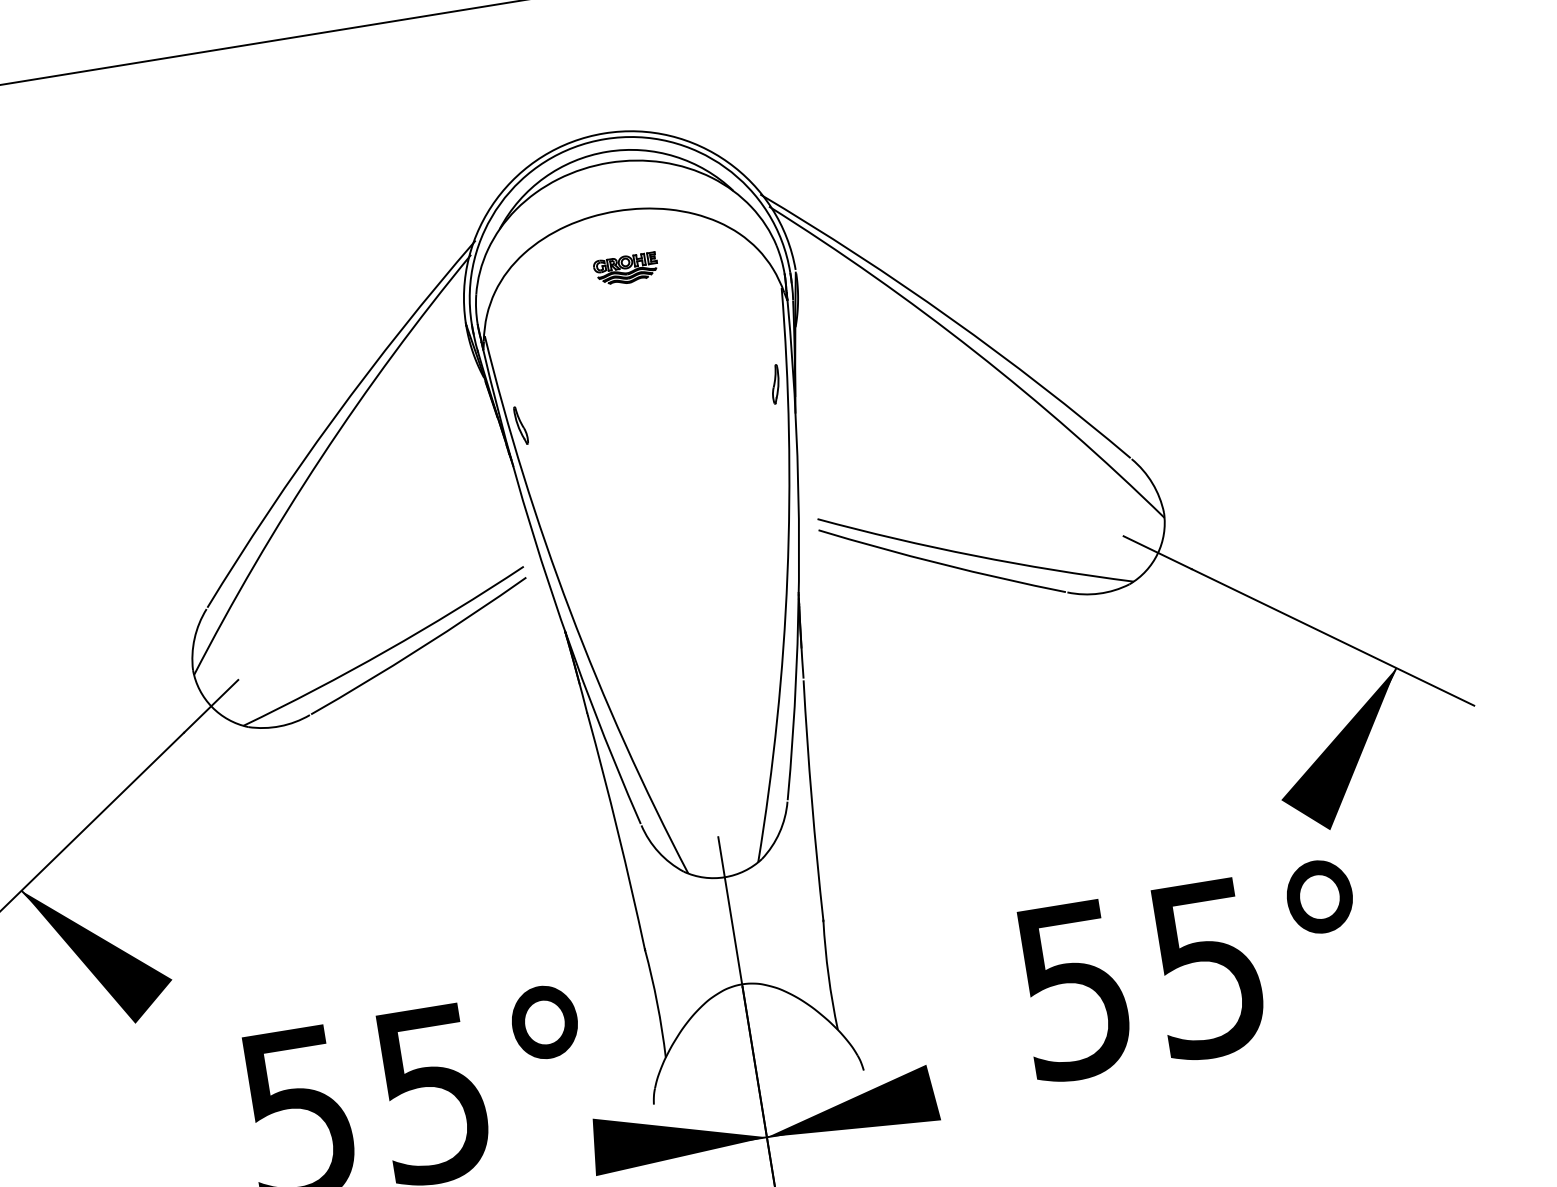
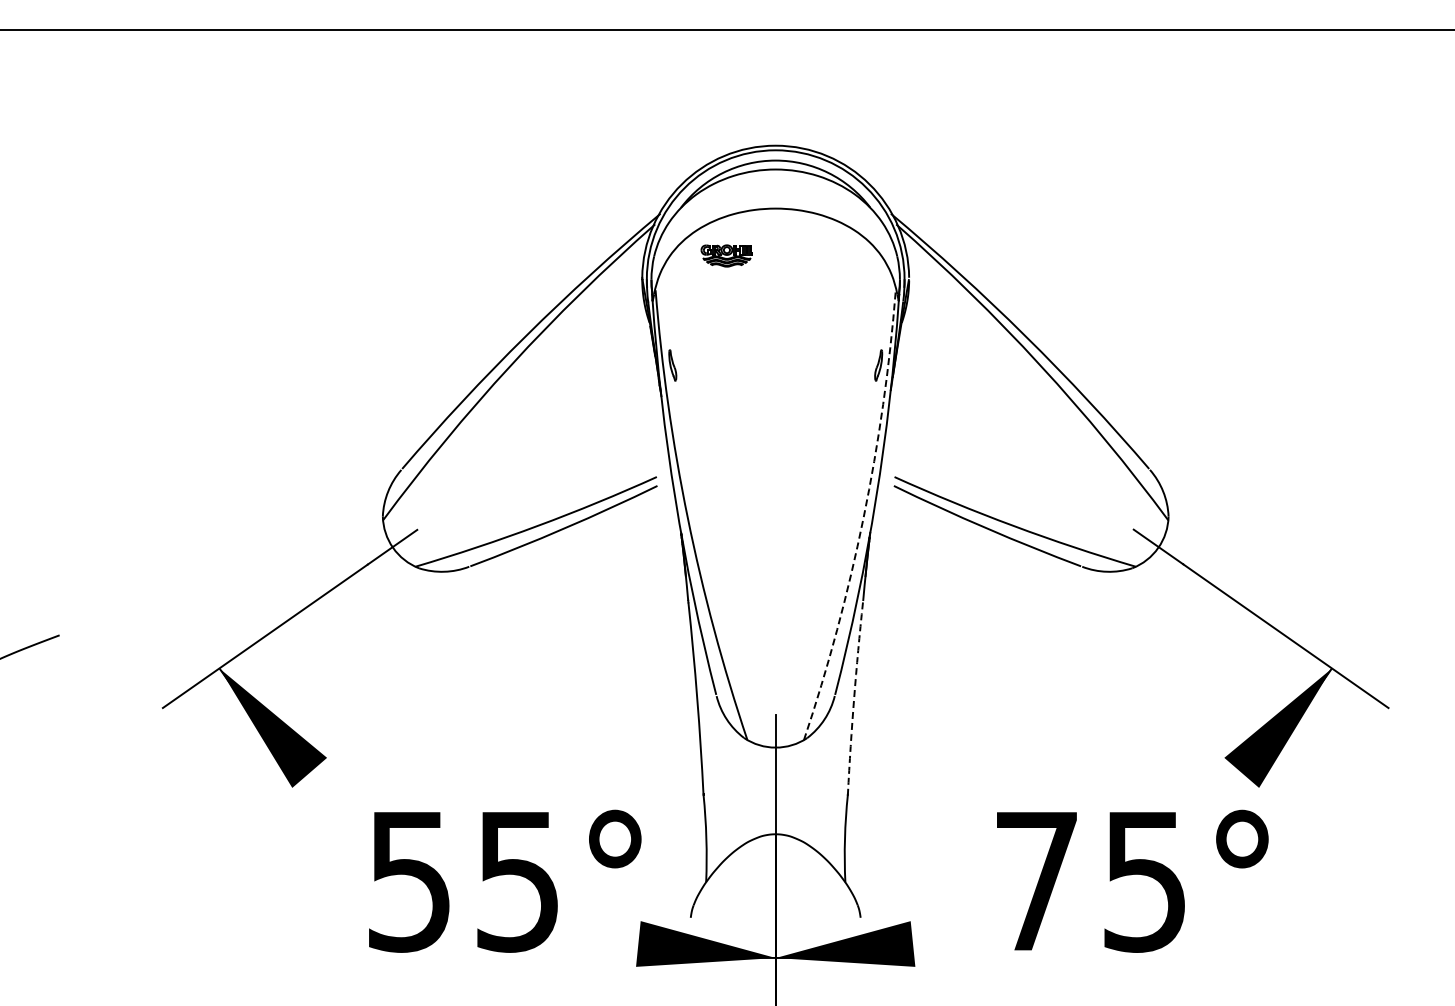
part: (626, 269) -> (726, 255), moved
arc: (787, 575) -> (863, 517), solid -> dashed
arc: (812, 800) -> (854, 698), solid -> dashed
text: (1074, 991) -> (1036, 882), 55° -> 75°

